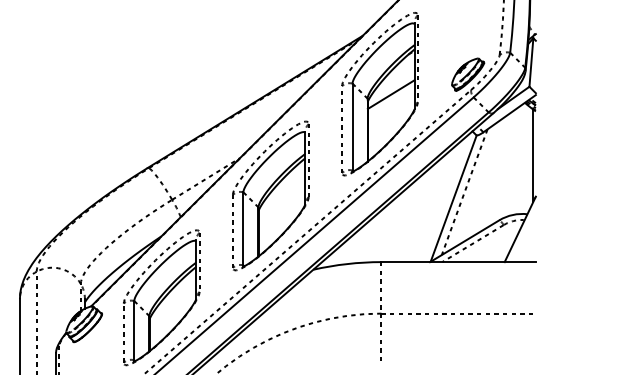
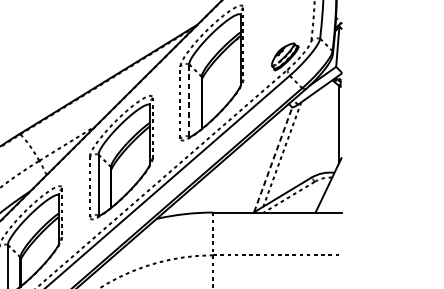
line: (390, 94) -> (220, 73), removed
line: (352, 126) -> (189, 99), solid -> dashed
line: (453, 198) -> (273, 159), solid -> dashed

